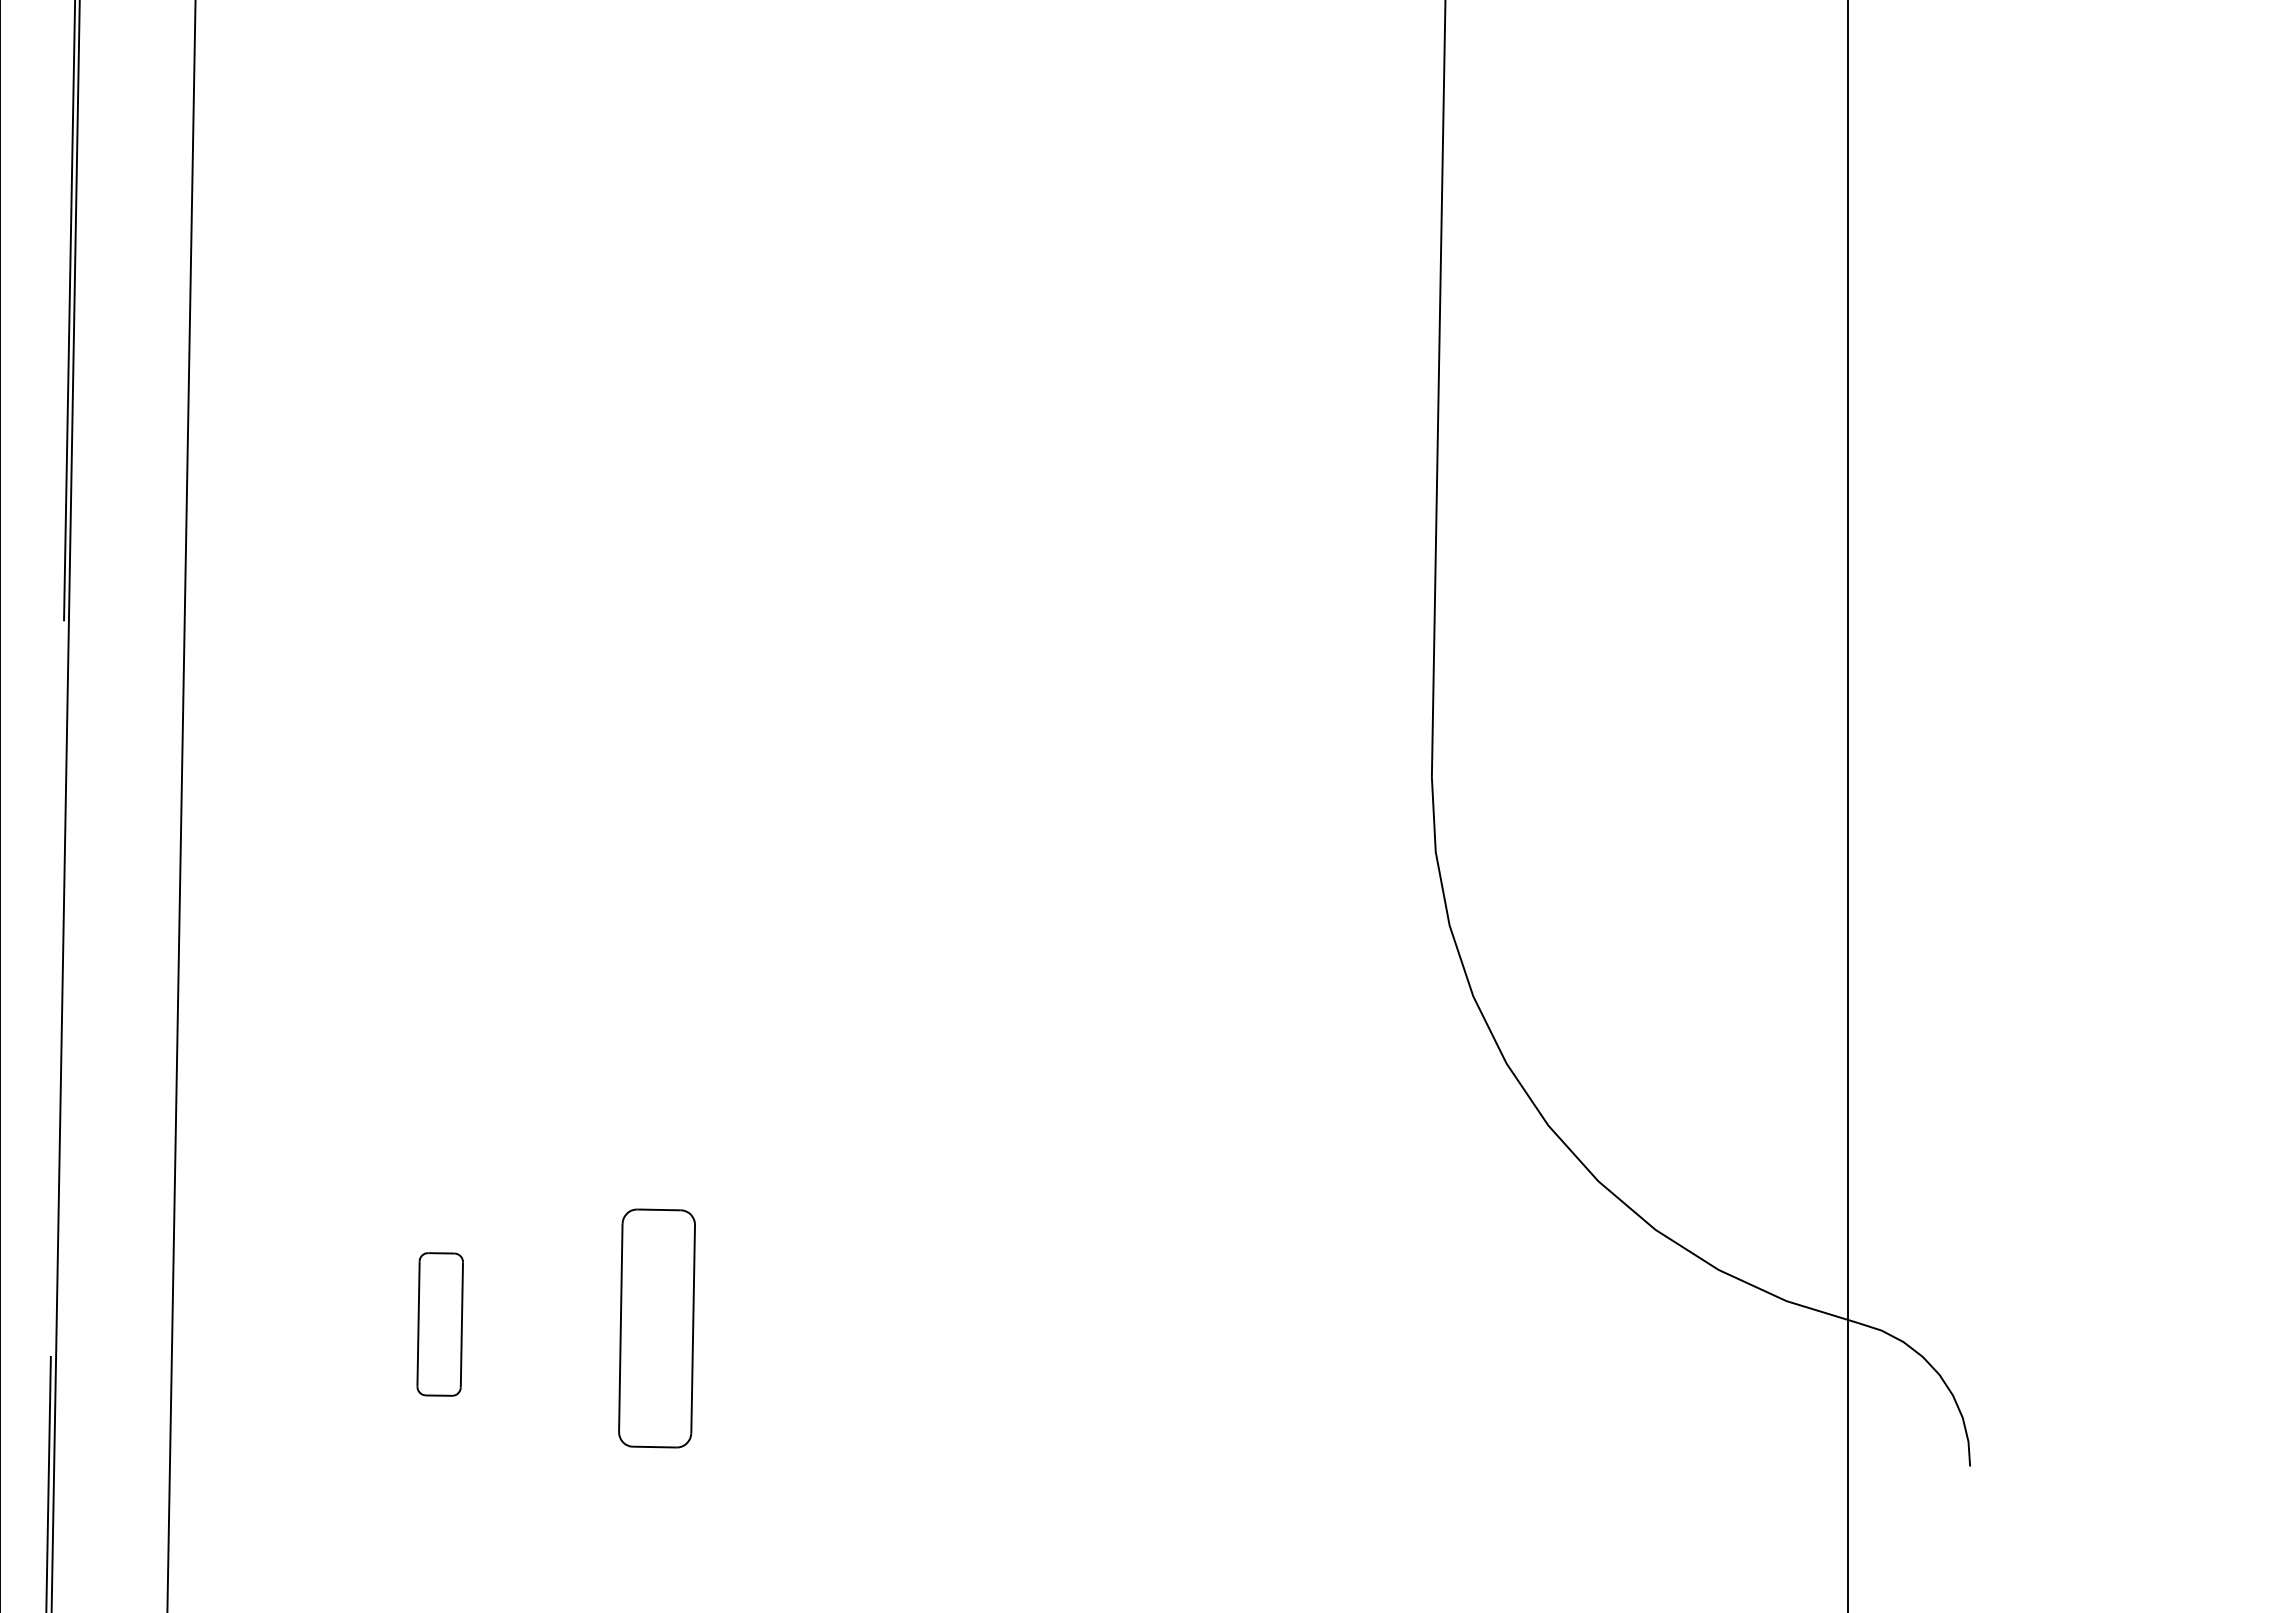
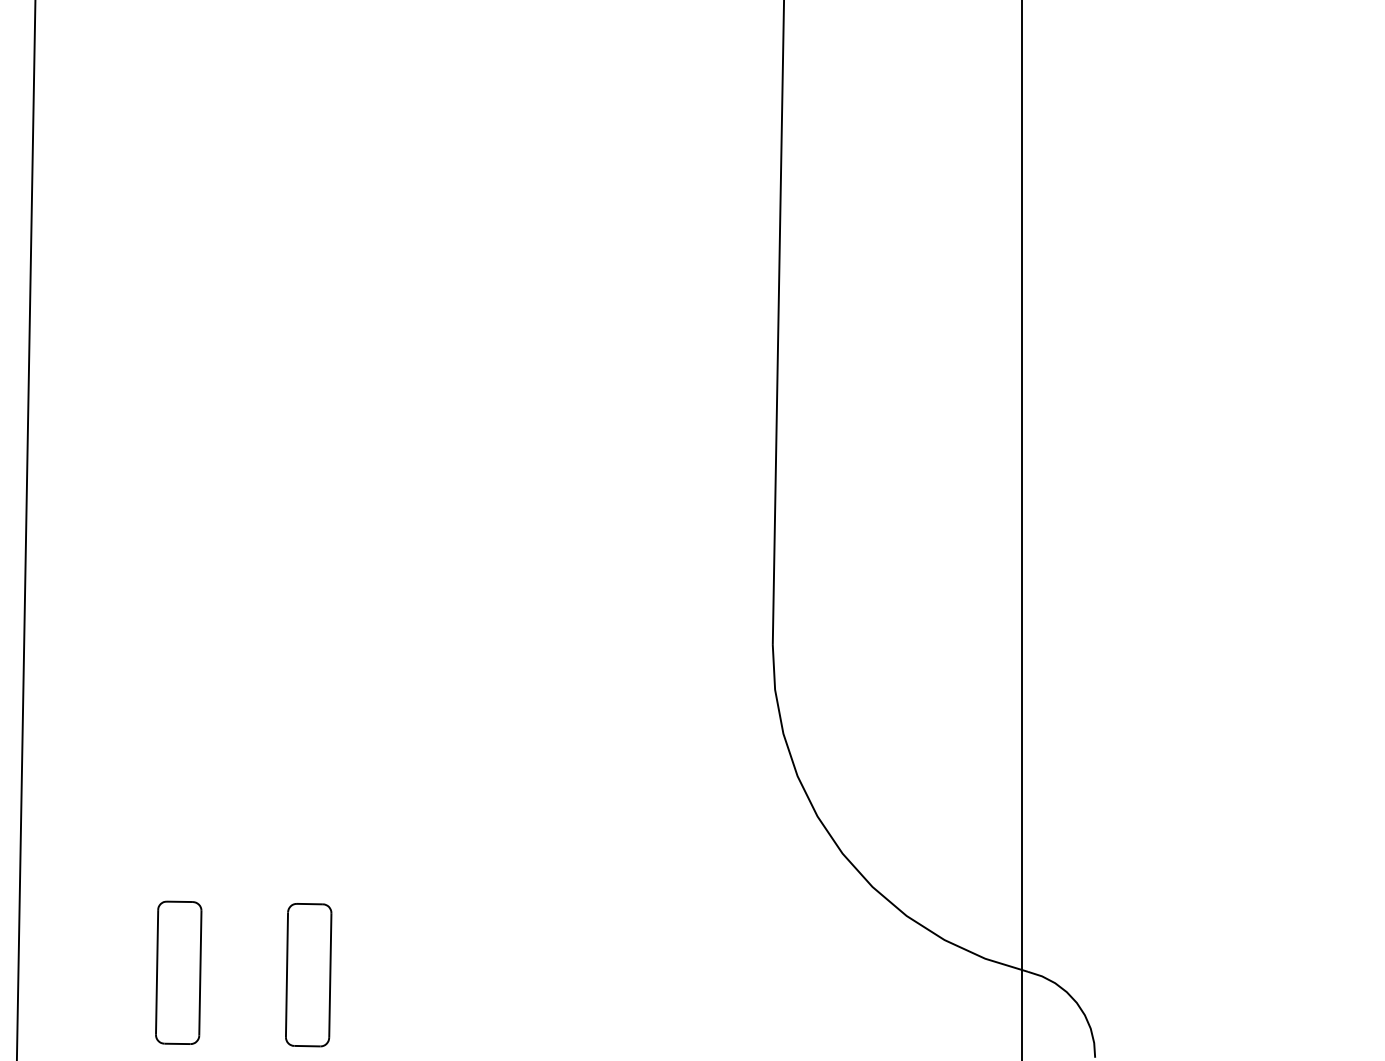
part: (439, 1324) -> (178, 972), size x1.67

